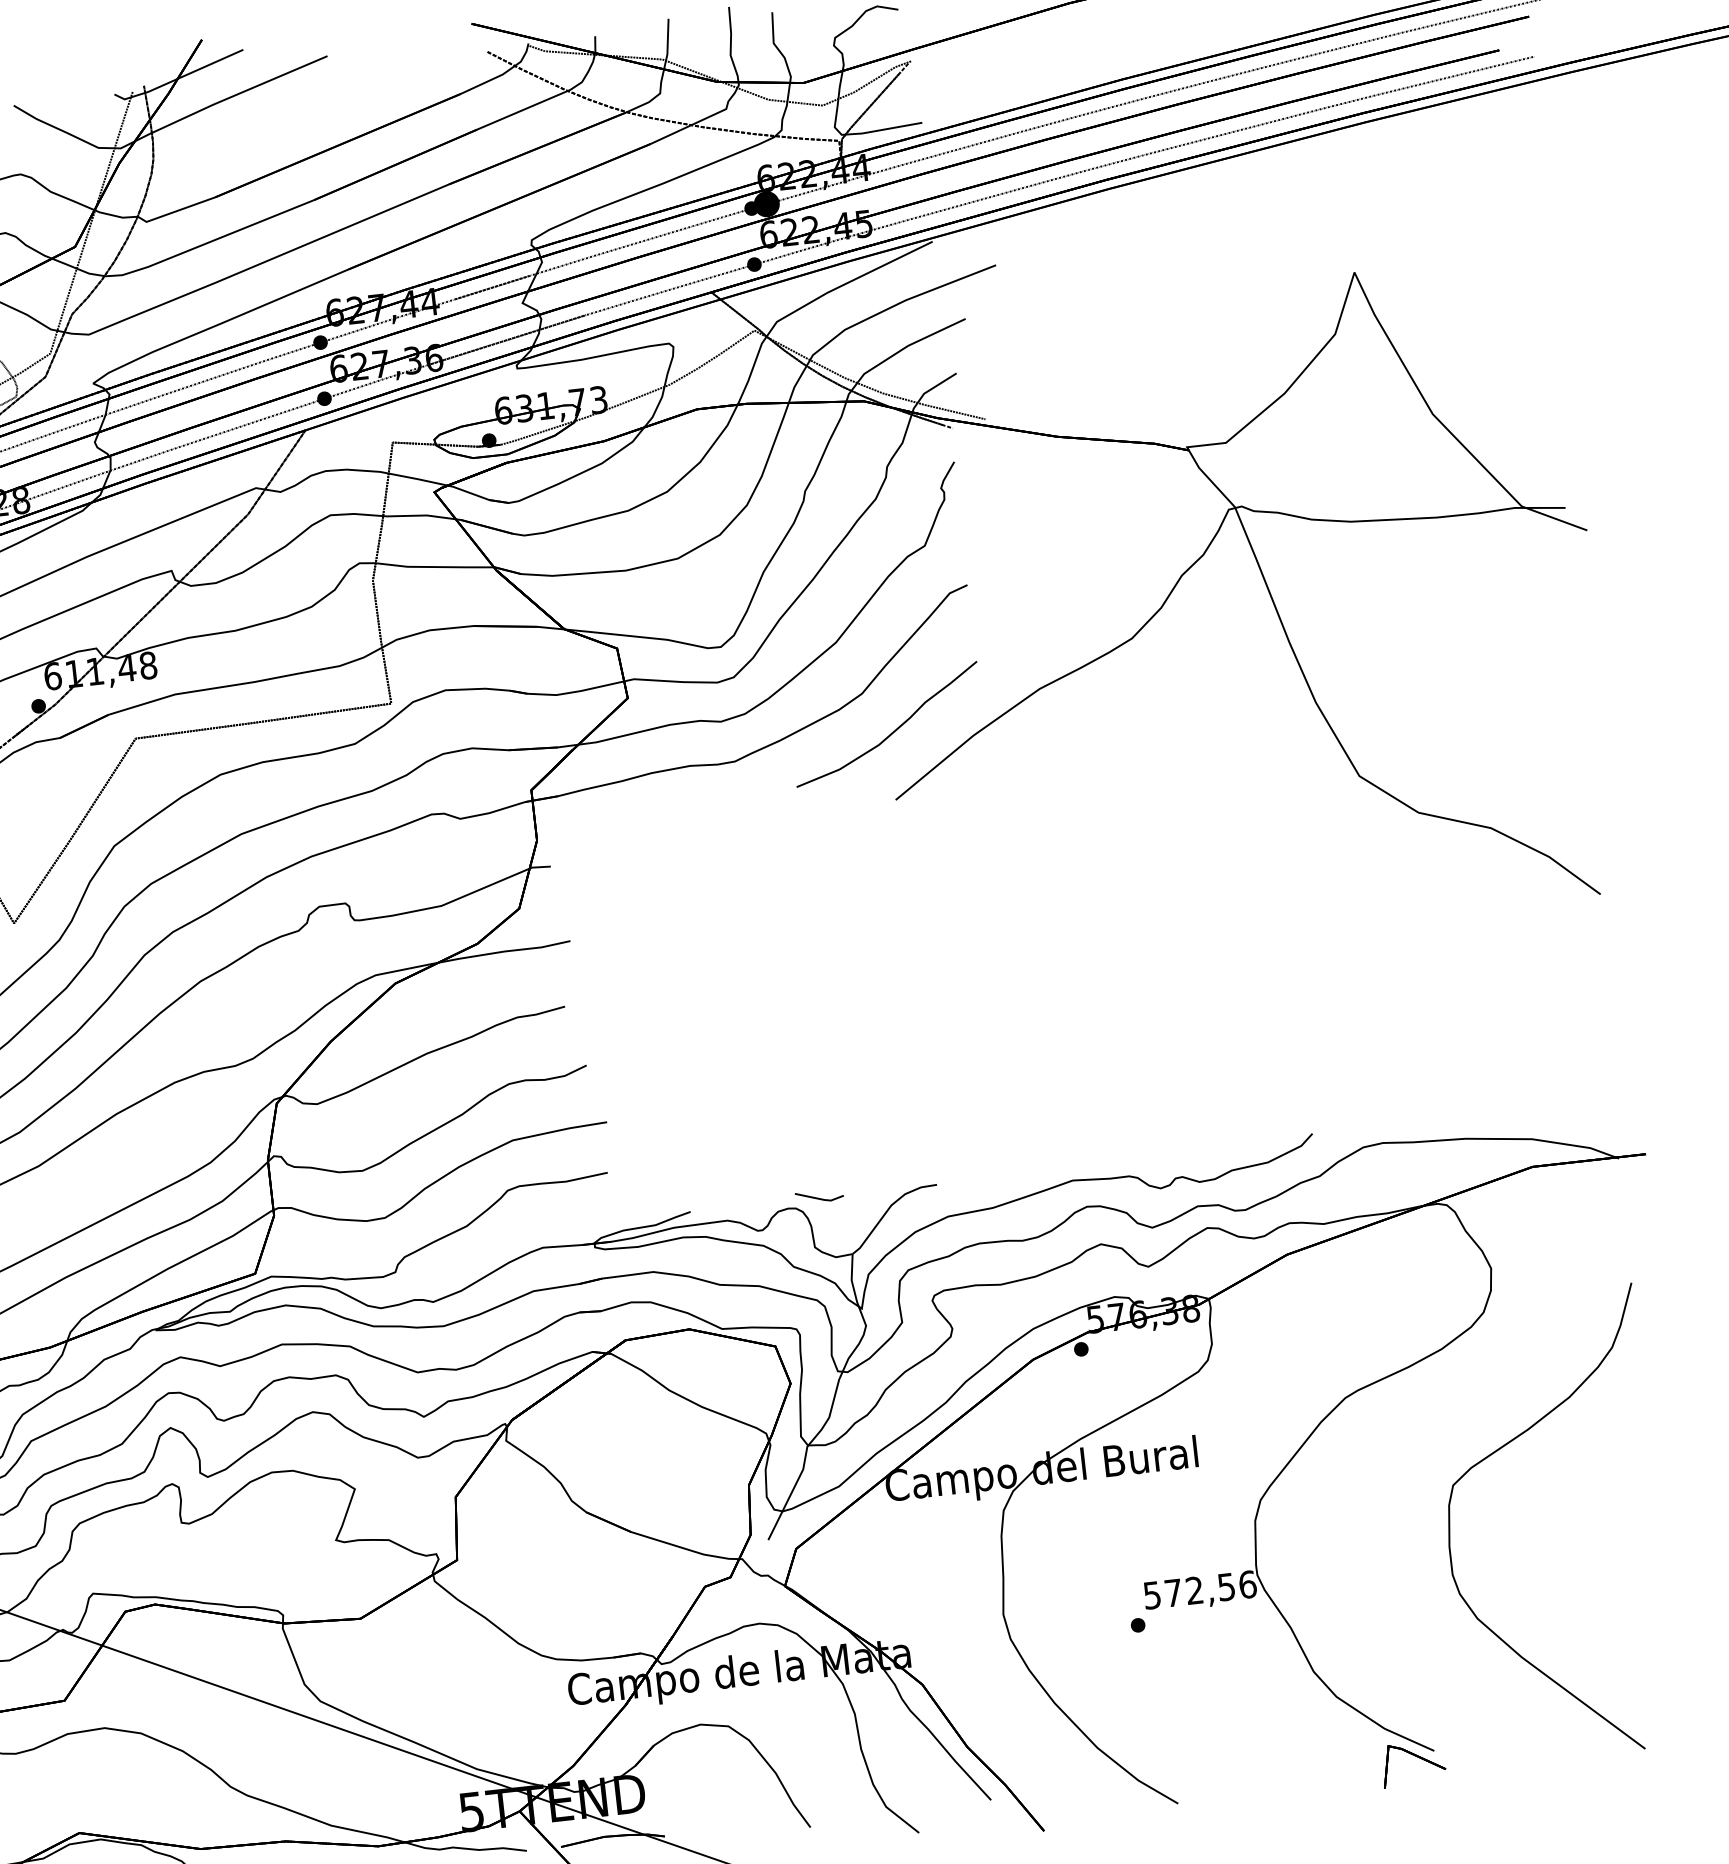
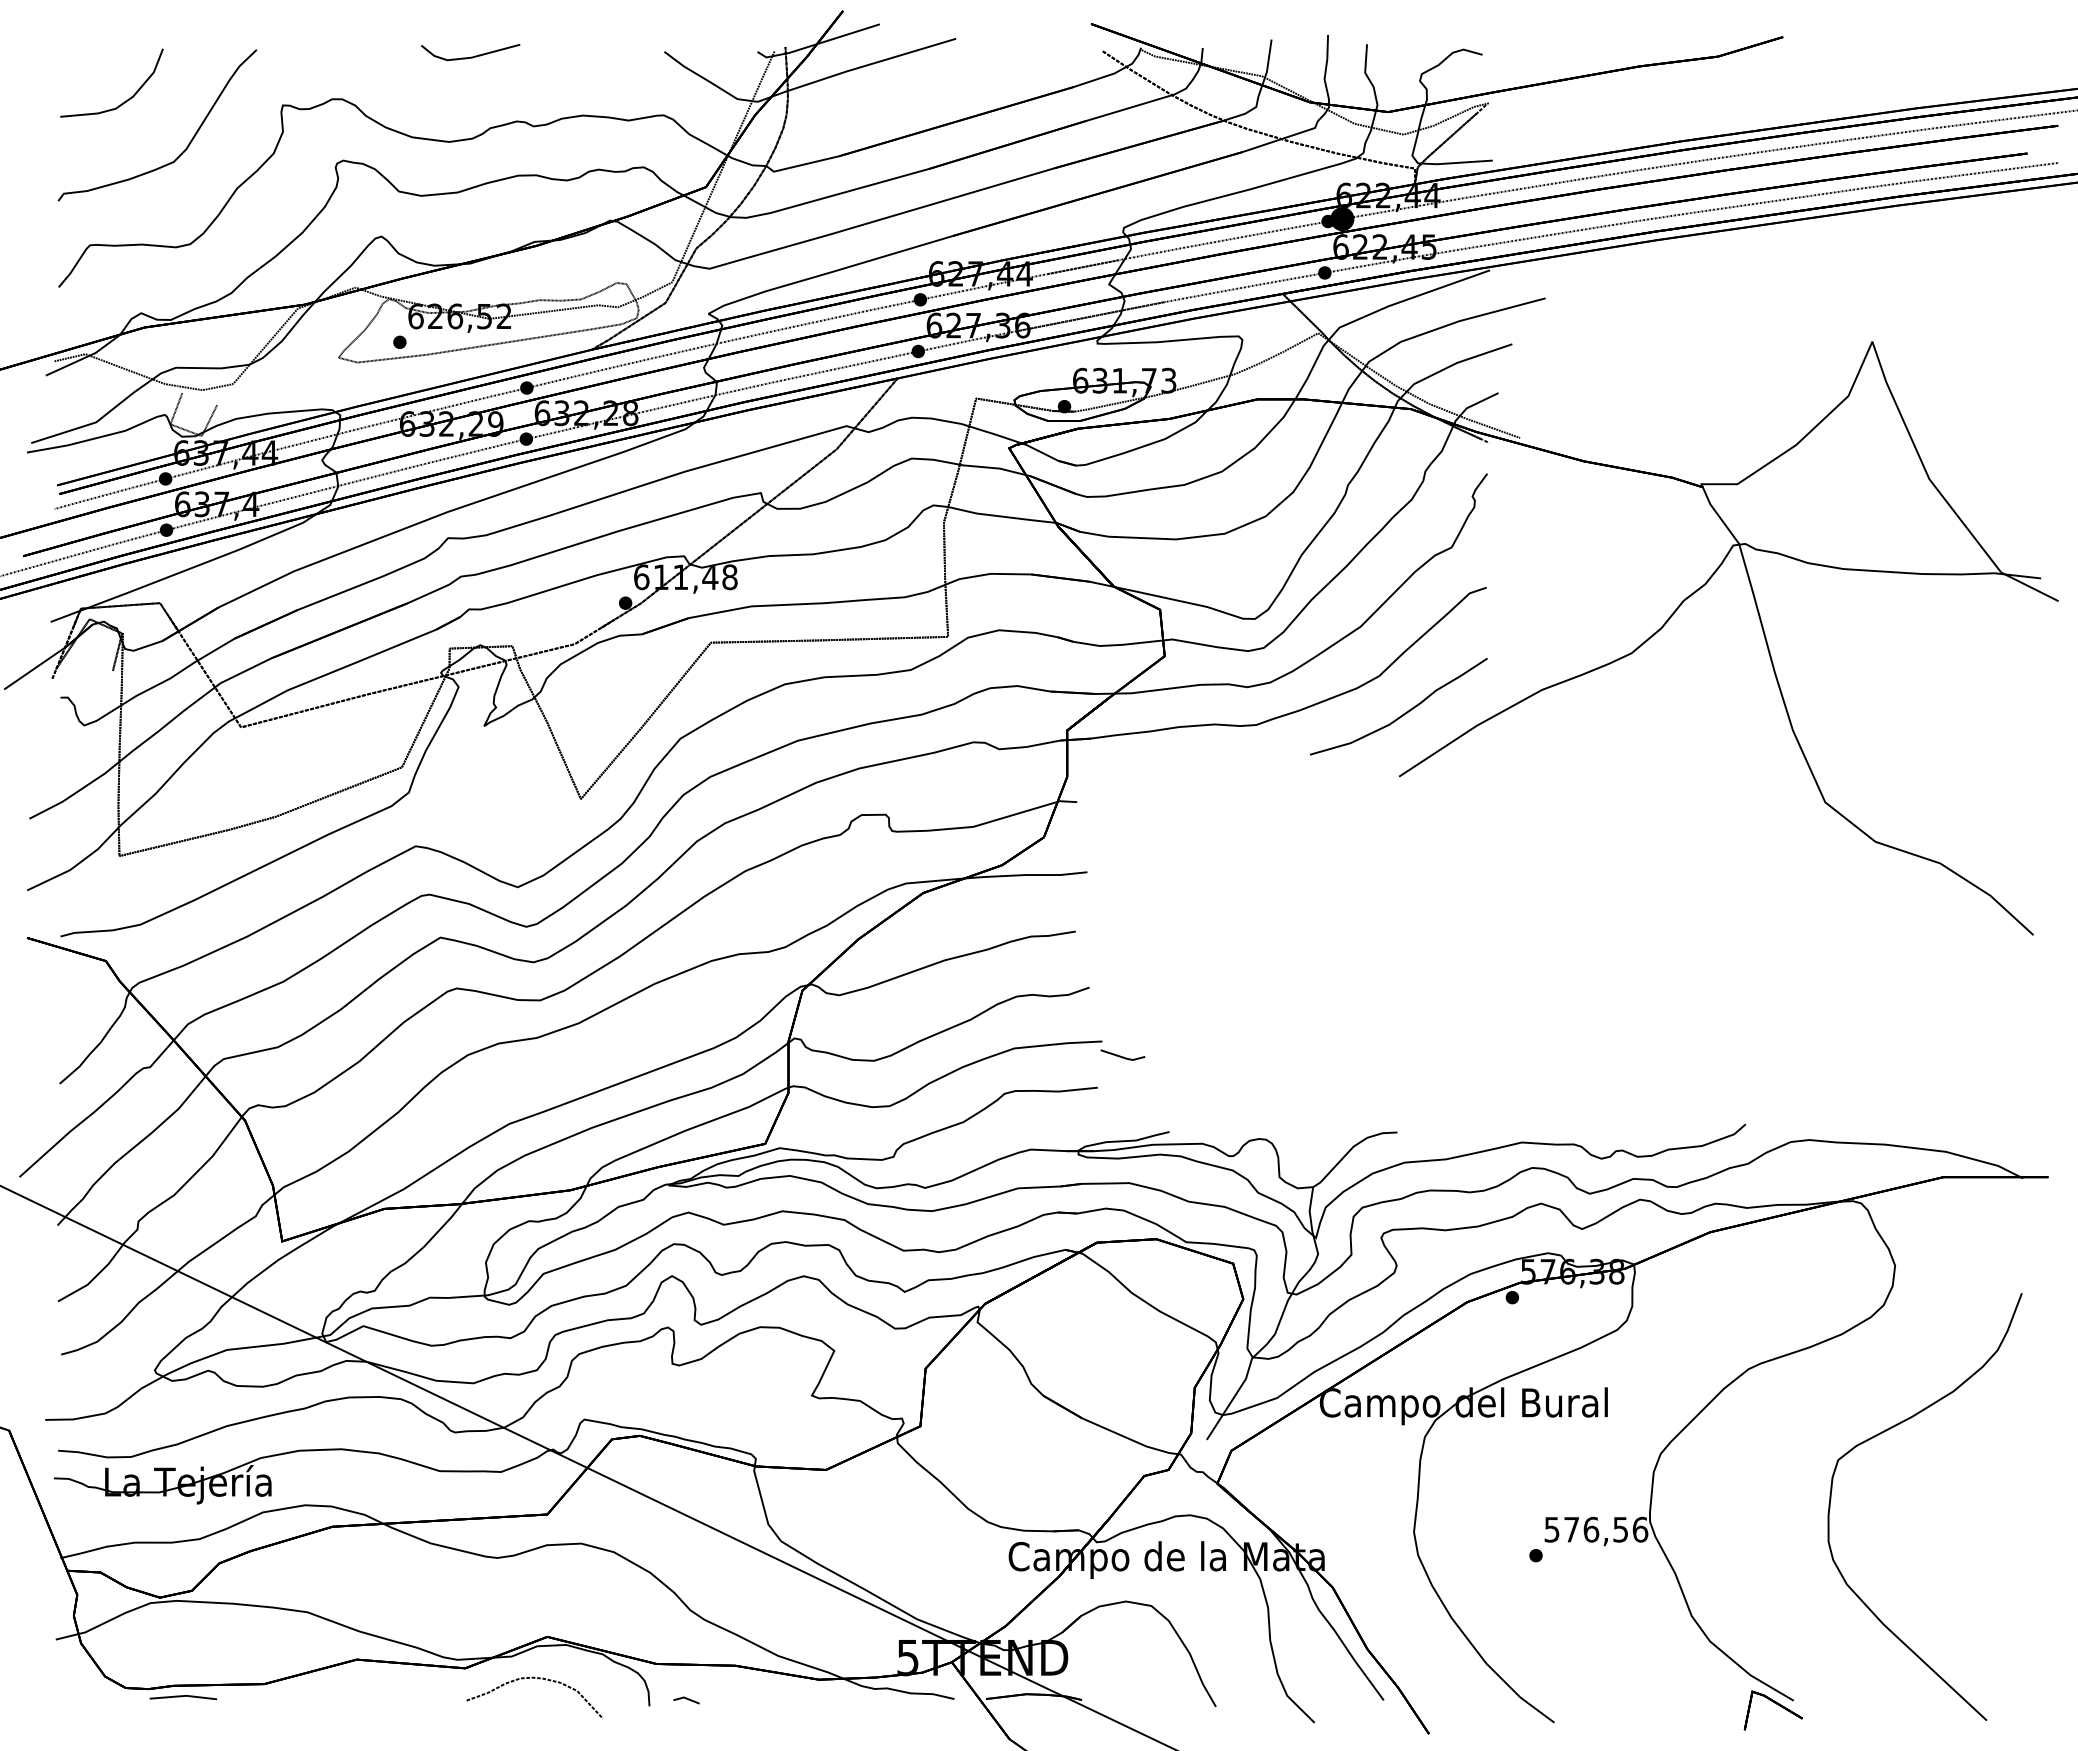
line: (819, 1198) -> (1122, 1056), moved
text: (1194, 1590) -> (1591, 1529), 572,56 -> 576,56

